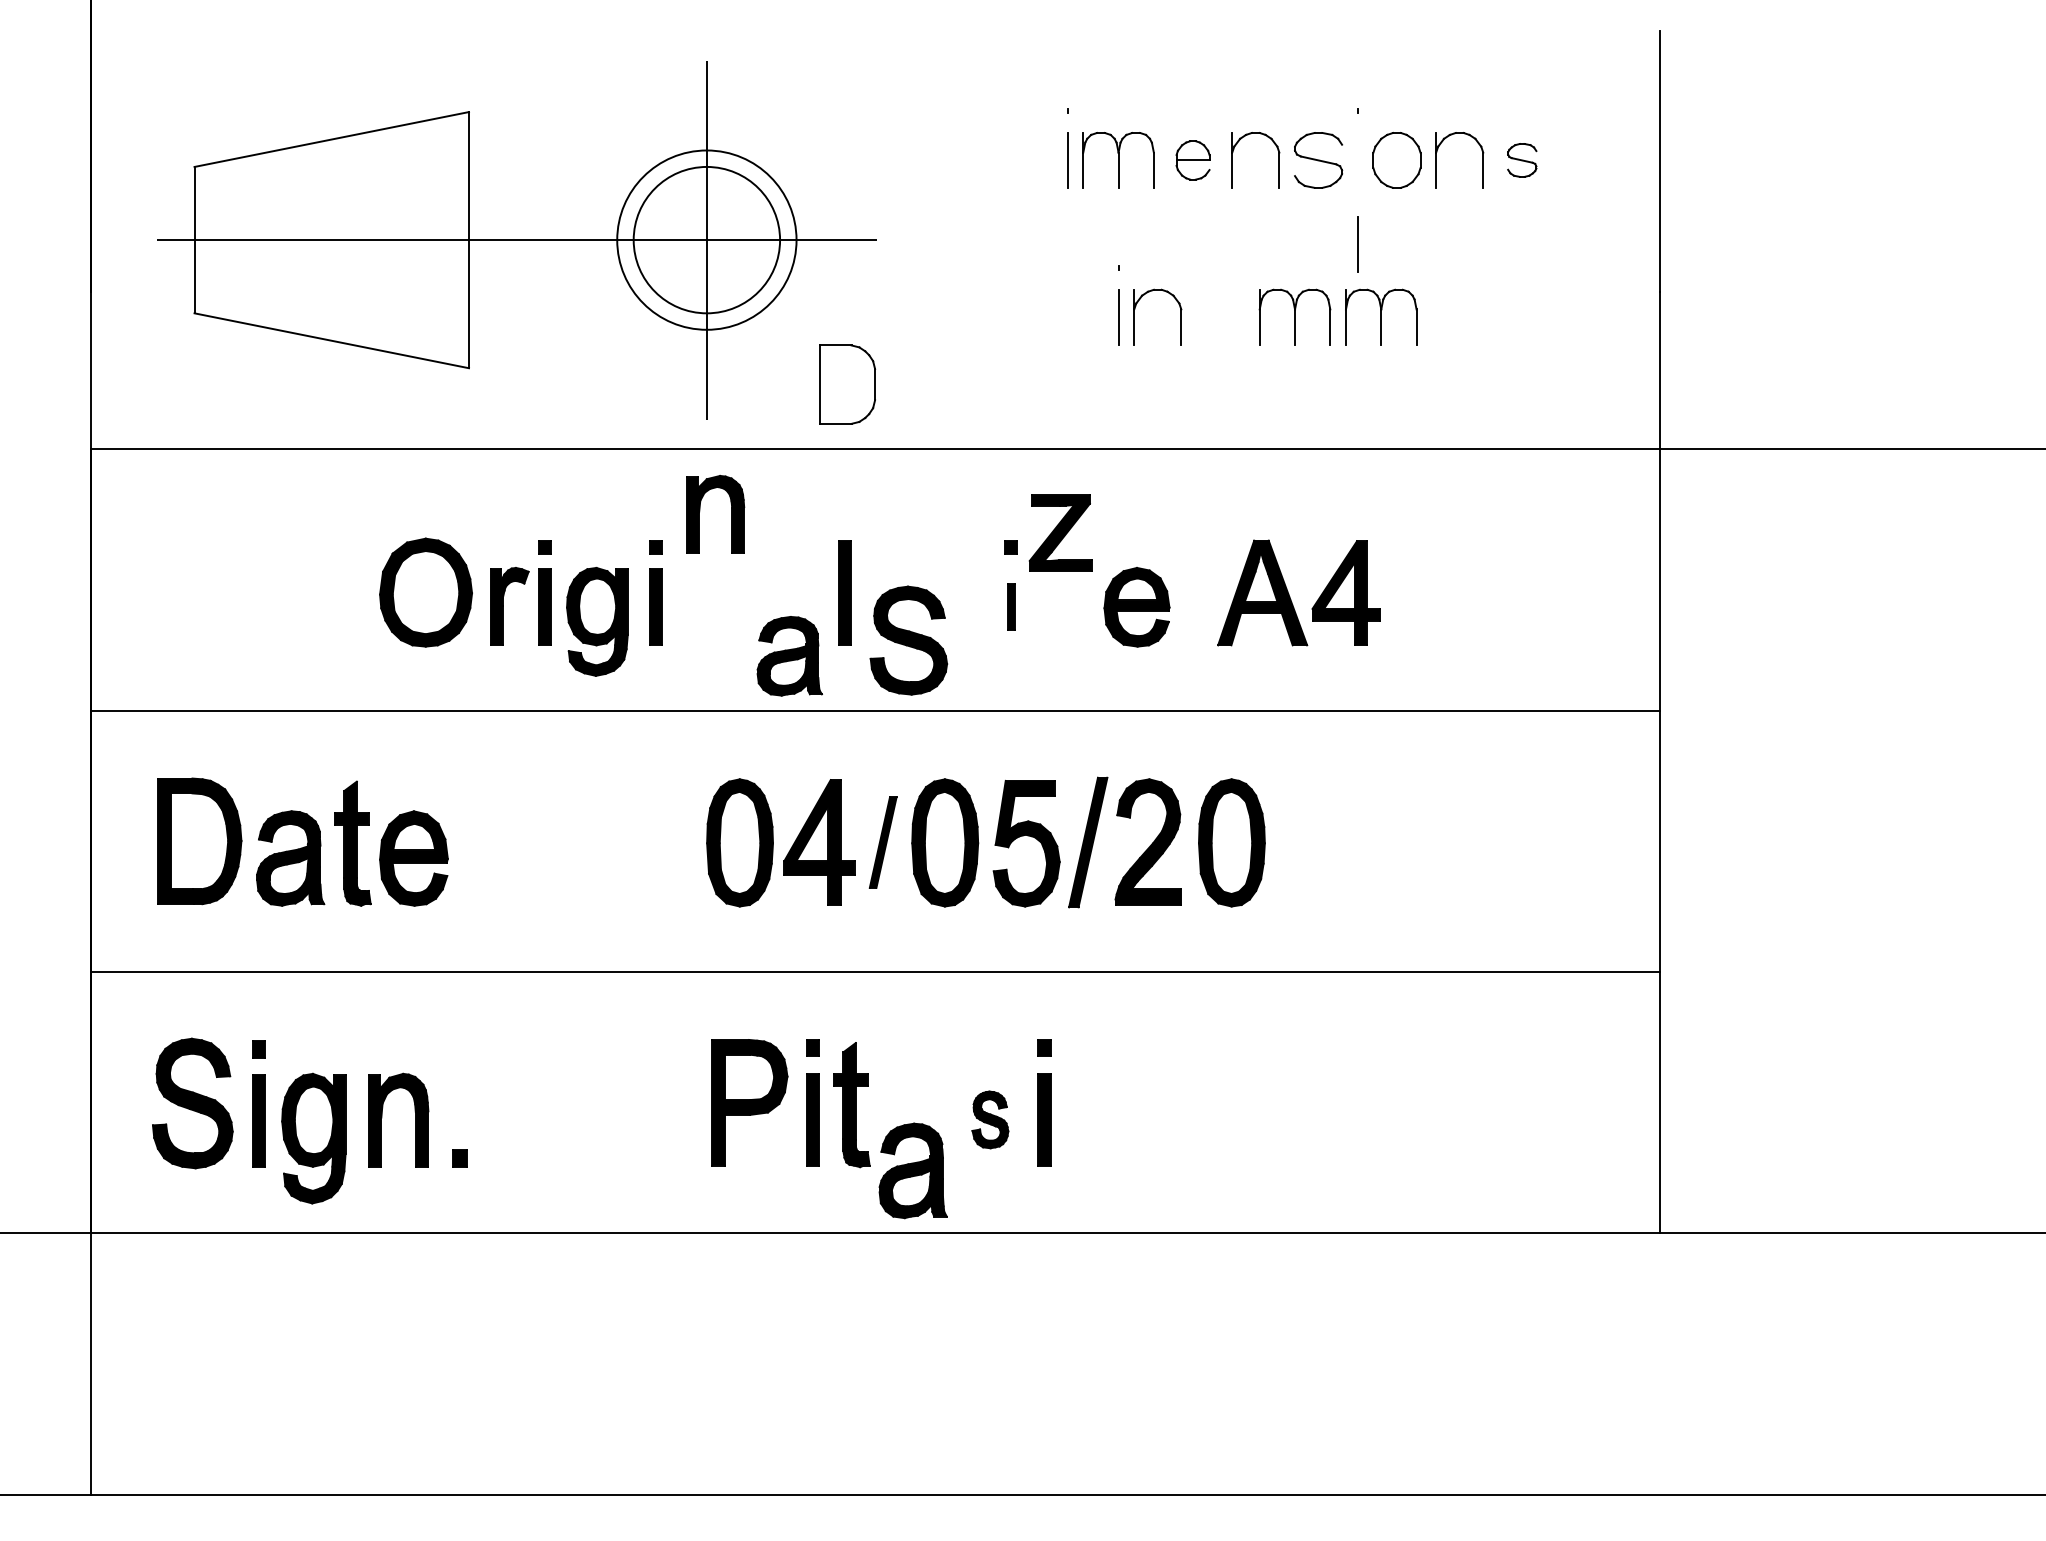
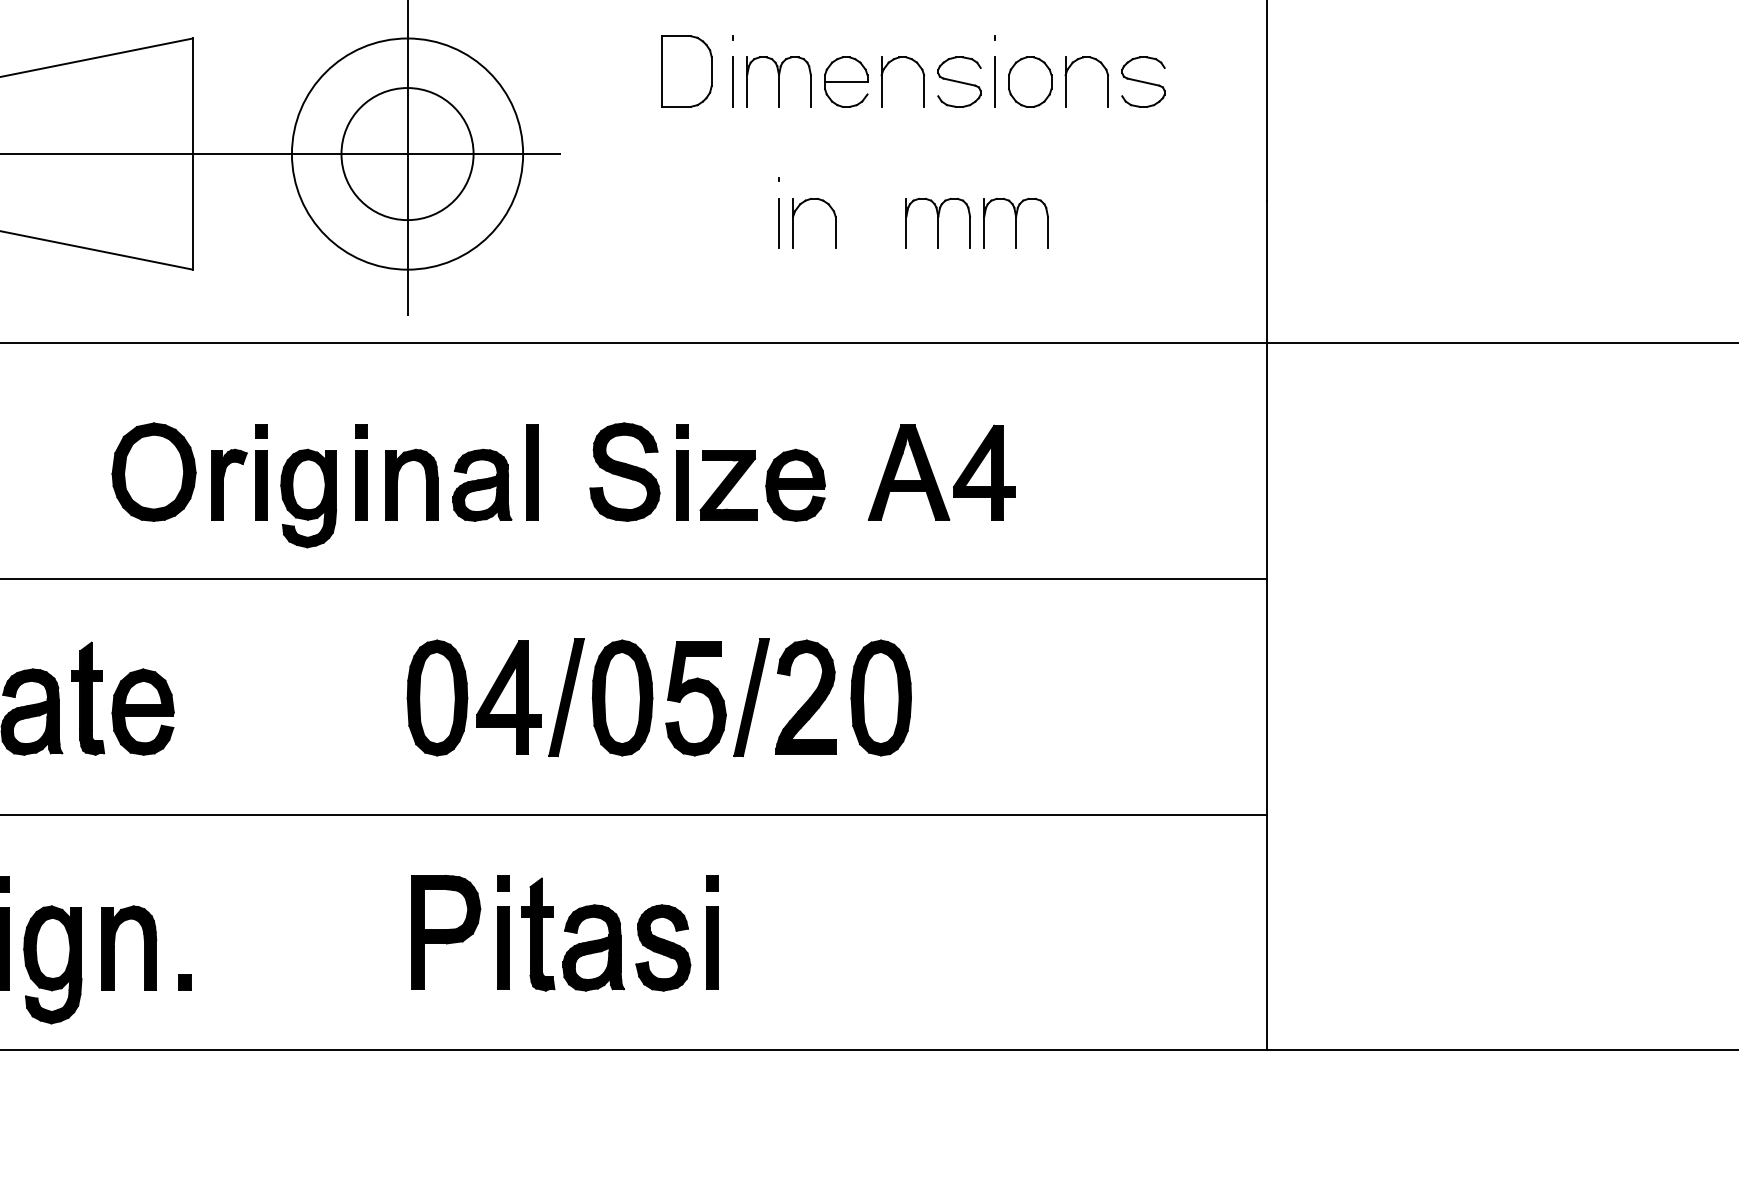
part: (1192, 160) -> (845, 82), size x1.43
part: (1521, 160) -> (1142, 82), size x1.67
circle: (706, 240) -> (407, 154), size x1.43
line: (1357, 244) -> (994, 82), moved
part: (847, 384) -> (686, 71), moved
part: (700, 511) -> (398, 481), moved
part: (1060, 532) -> (728, 484), moved
part: (1010, 606) -> (681, 484), size x1.67
part: (908, 640) -> (624, 472), moved
part: (789, 656) -> (482, 485), moved
part: (883, 842) -> (566, 697), size x1.43
part: (990, 1119) -> (663, 947), size x1.67
part: (912, 1170) -> (593, 947), moved

